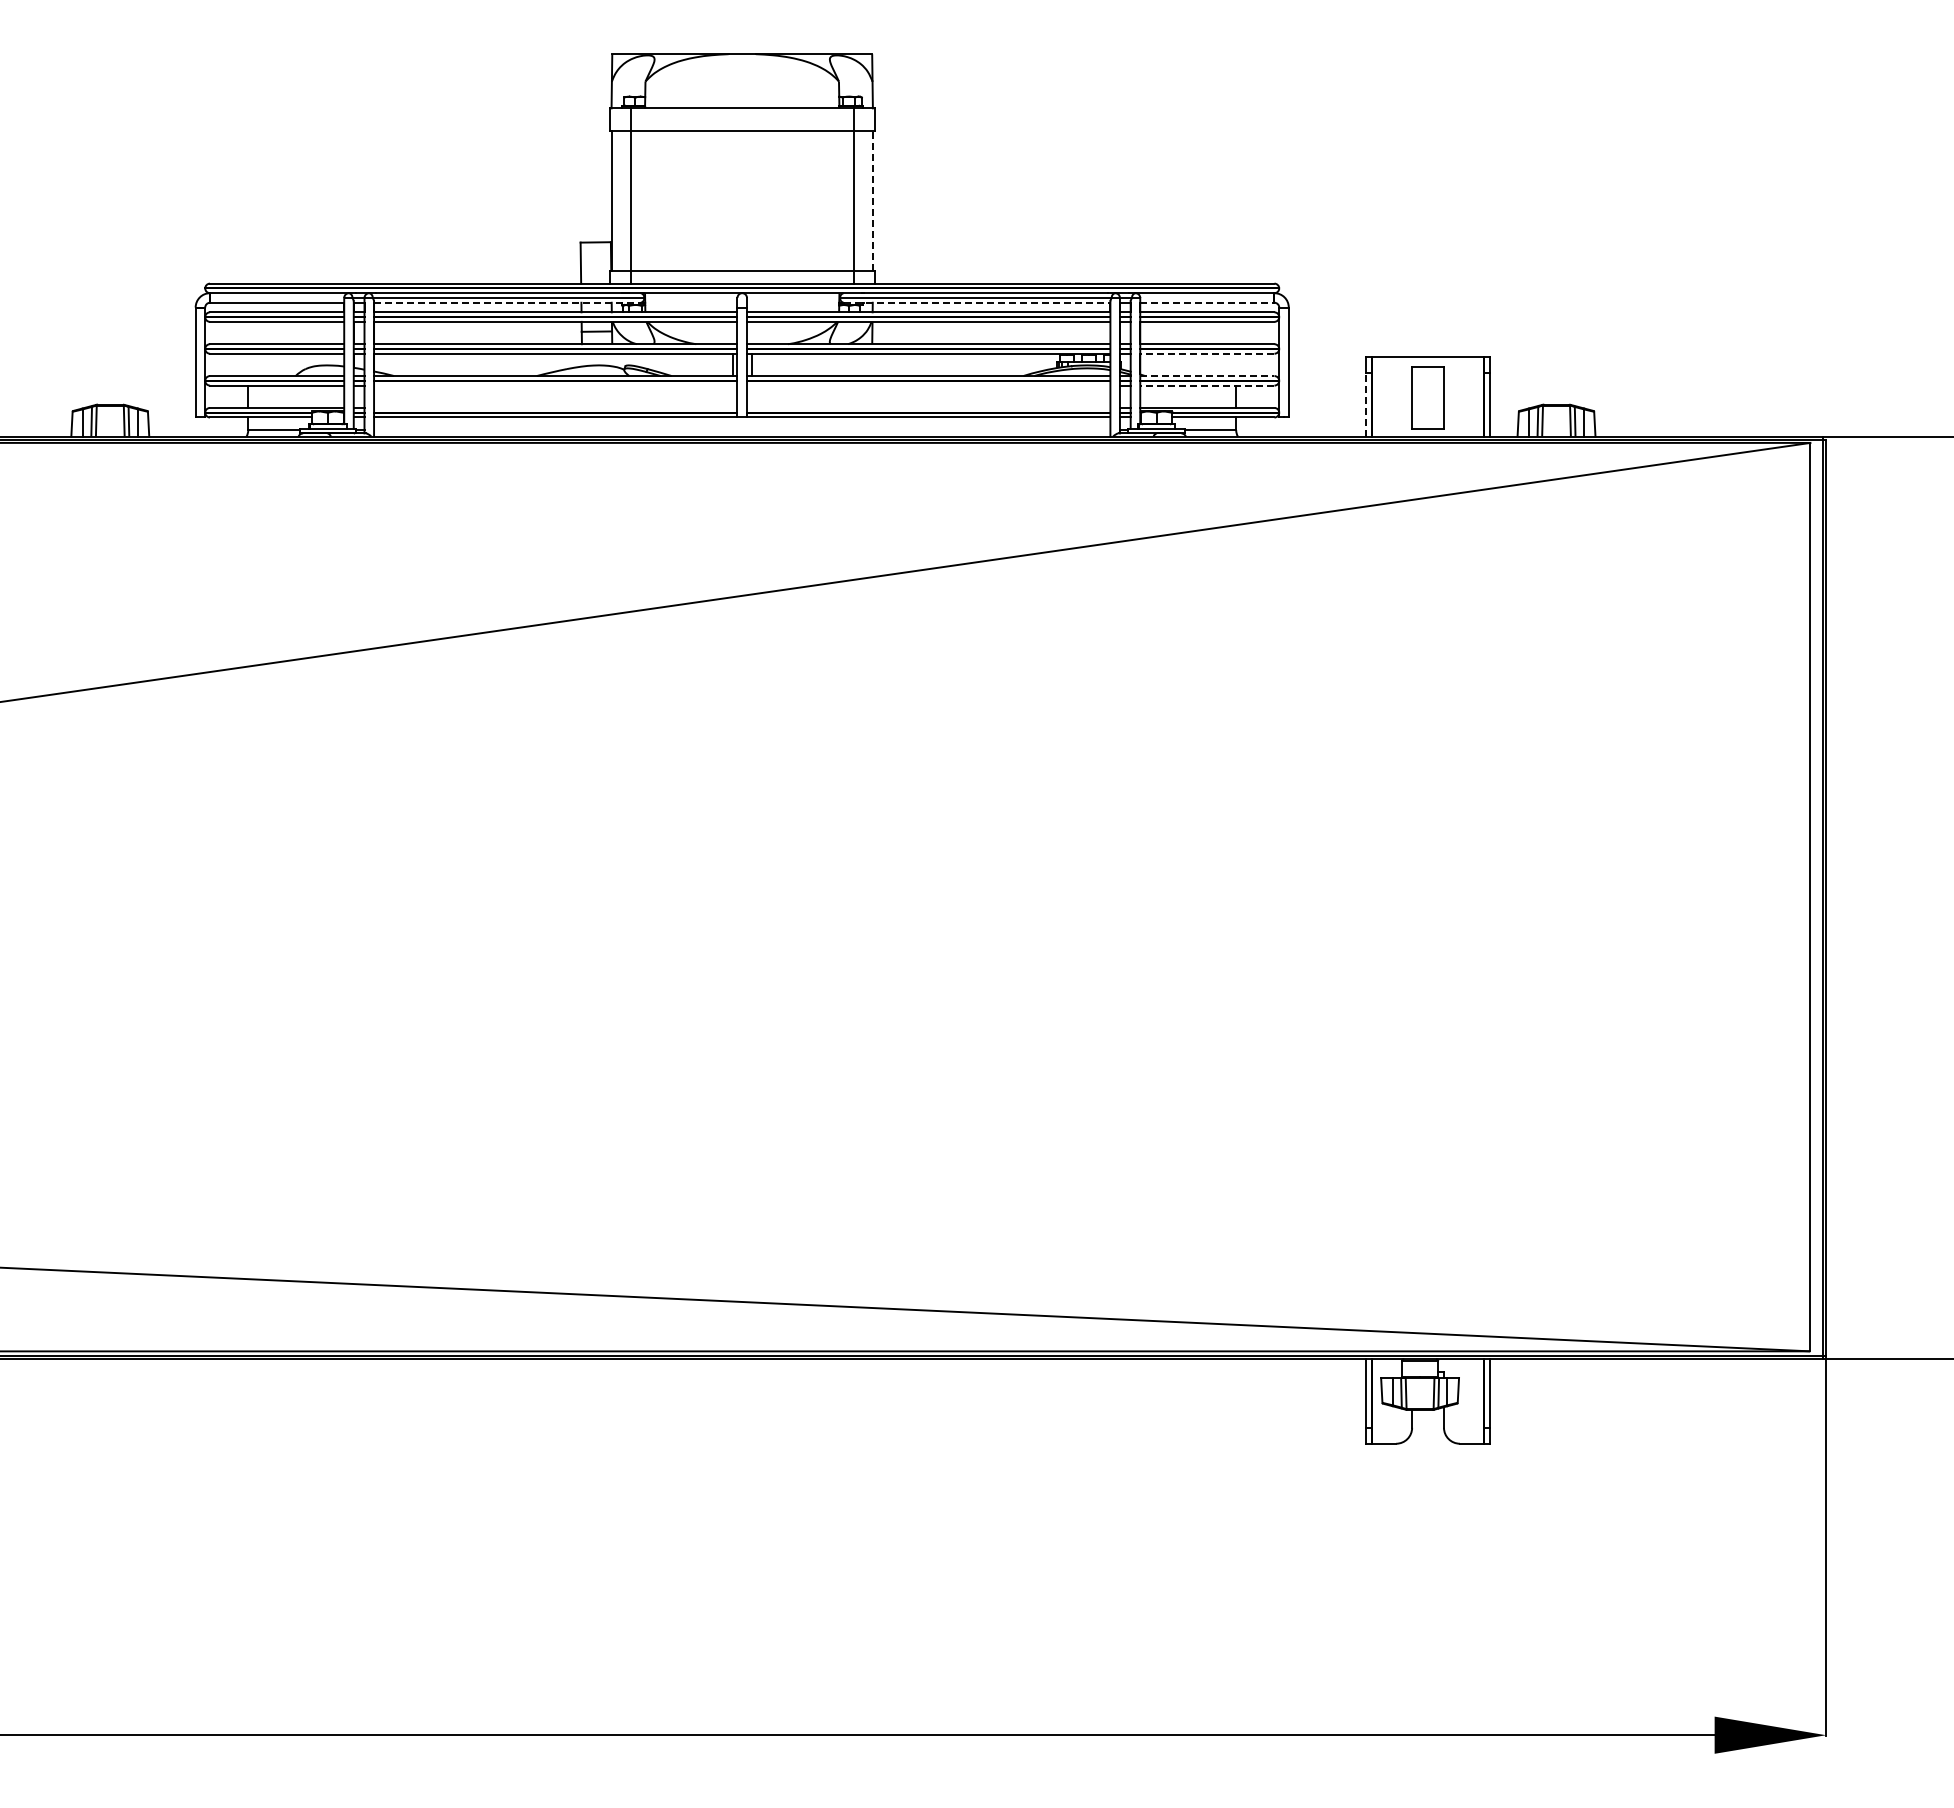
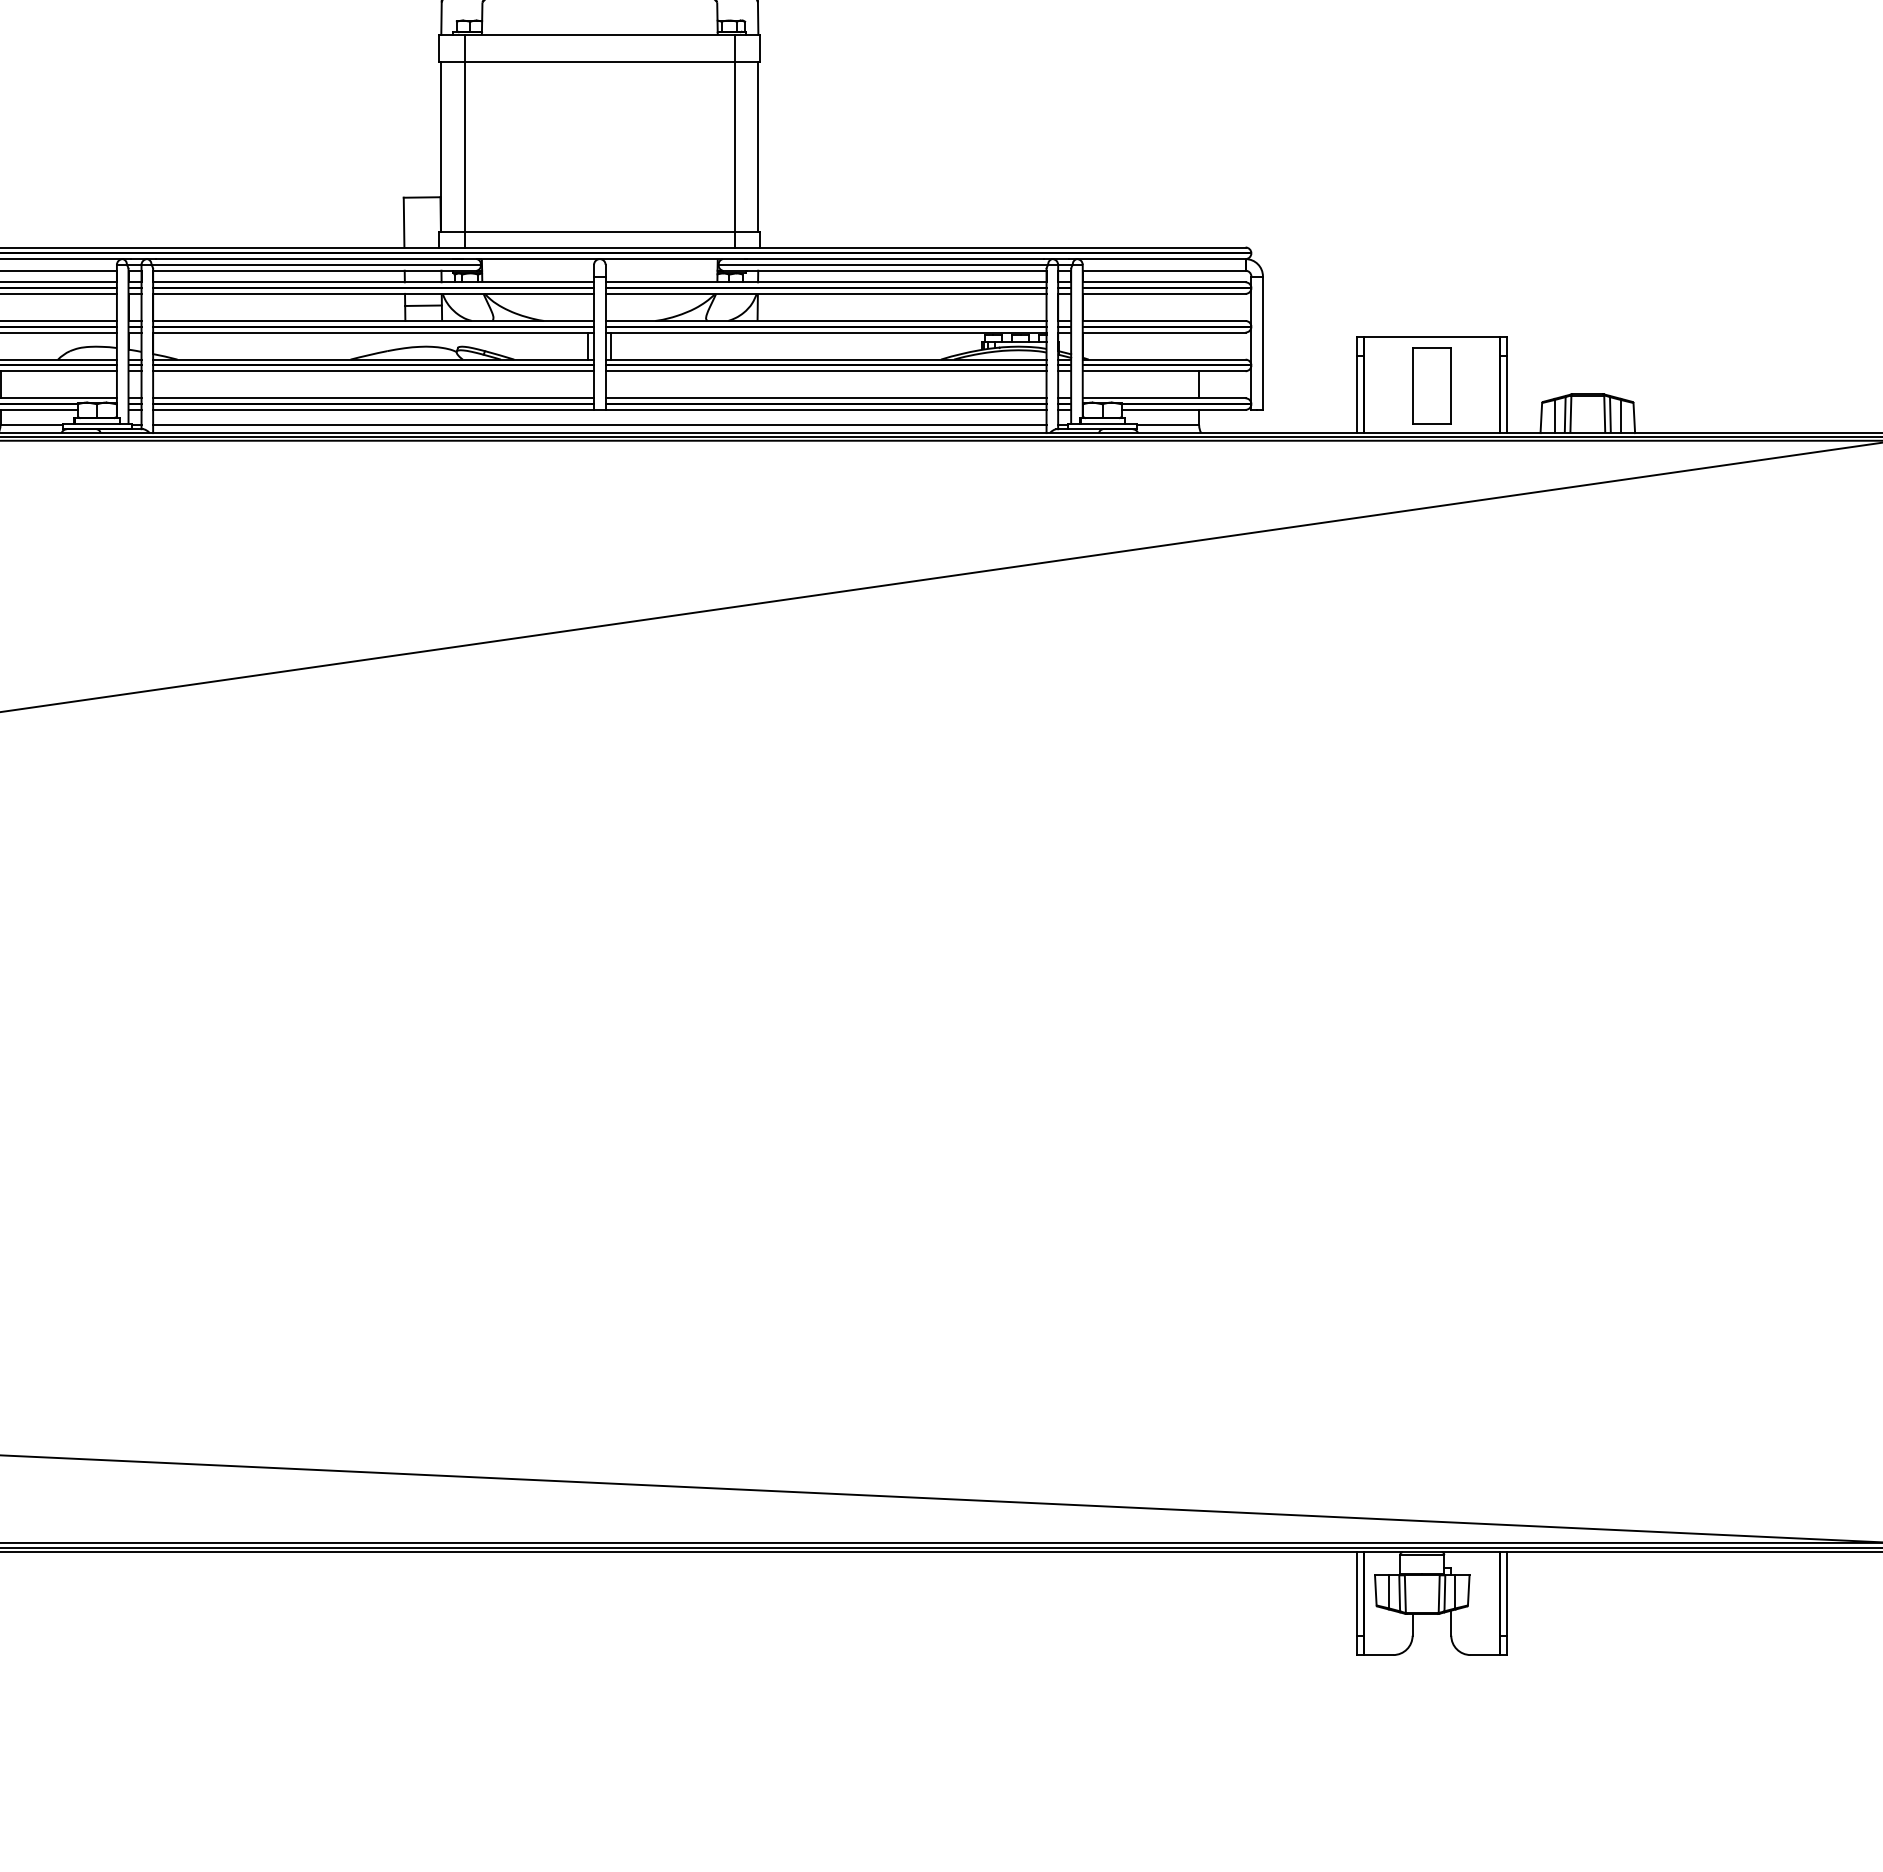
line: (872, 200) -> (757, 146), dashed -> solid
line: (507, 302) -> (315, 270), dashed -> solid
line: (977, 302) -> (885, 270), dashed -> solid
line: (1207, 302) -> (1164, 270), dashed -> solid
line: (1206, 353) -> (1163, 332), dashed -> solid
line: (1207, 376) -> (1164, 360), dashed -> solid
line: (555, 385) -> (373, 371), added
line: (928, 385) -> (825, 371), added
line: (1206, 385) -> (1163, 371), dashed -> solid
line: (1365, 404) -> (1356, 394), dashed -> solid
line: (555, 407) -> (373, 397), added
line: (928, 407) -> (825, 397), added
line: (742, 430) -> (600, 425), added

